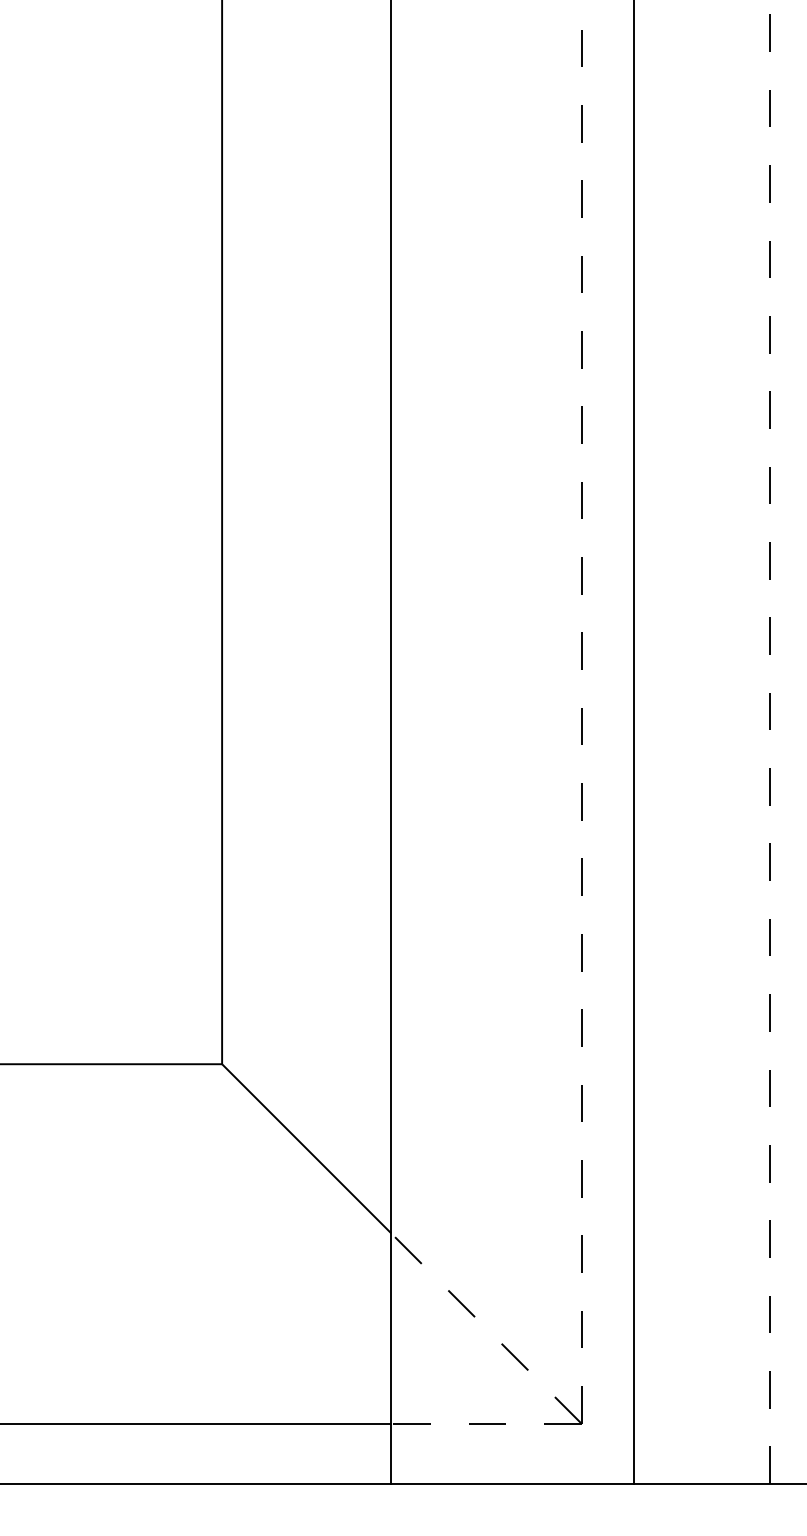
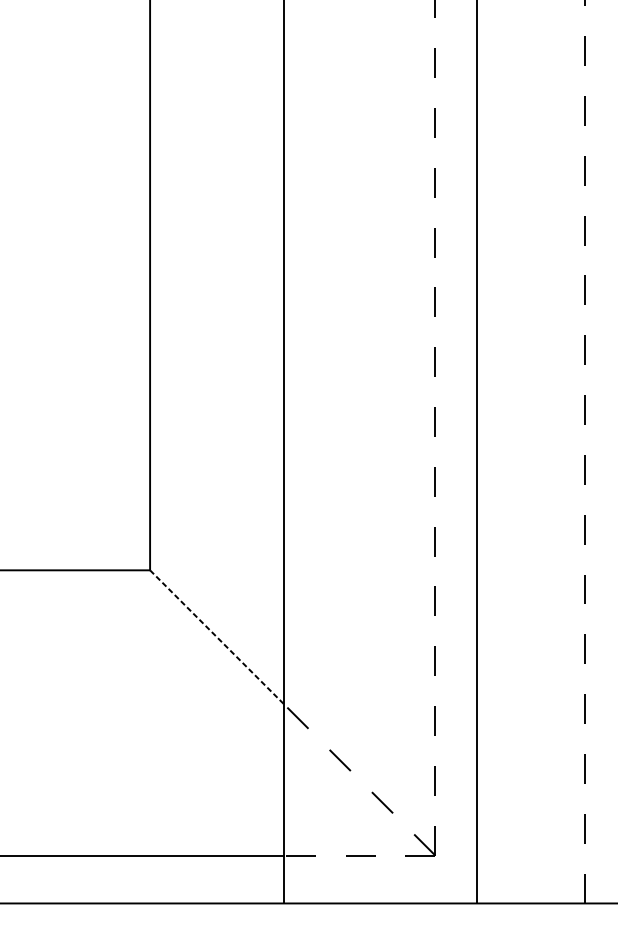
line: (306, 1148) -> (217, 637), solid -> dashed

